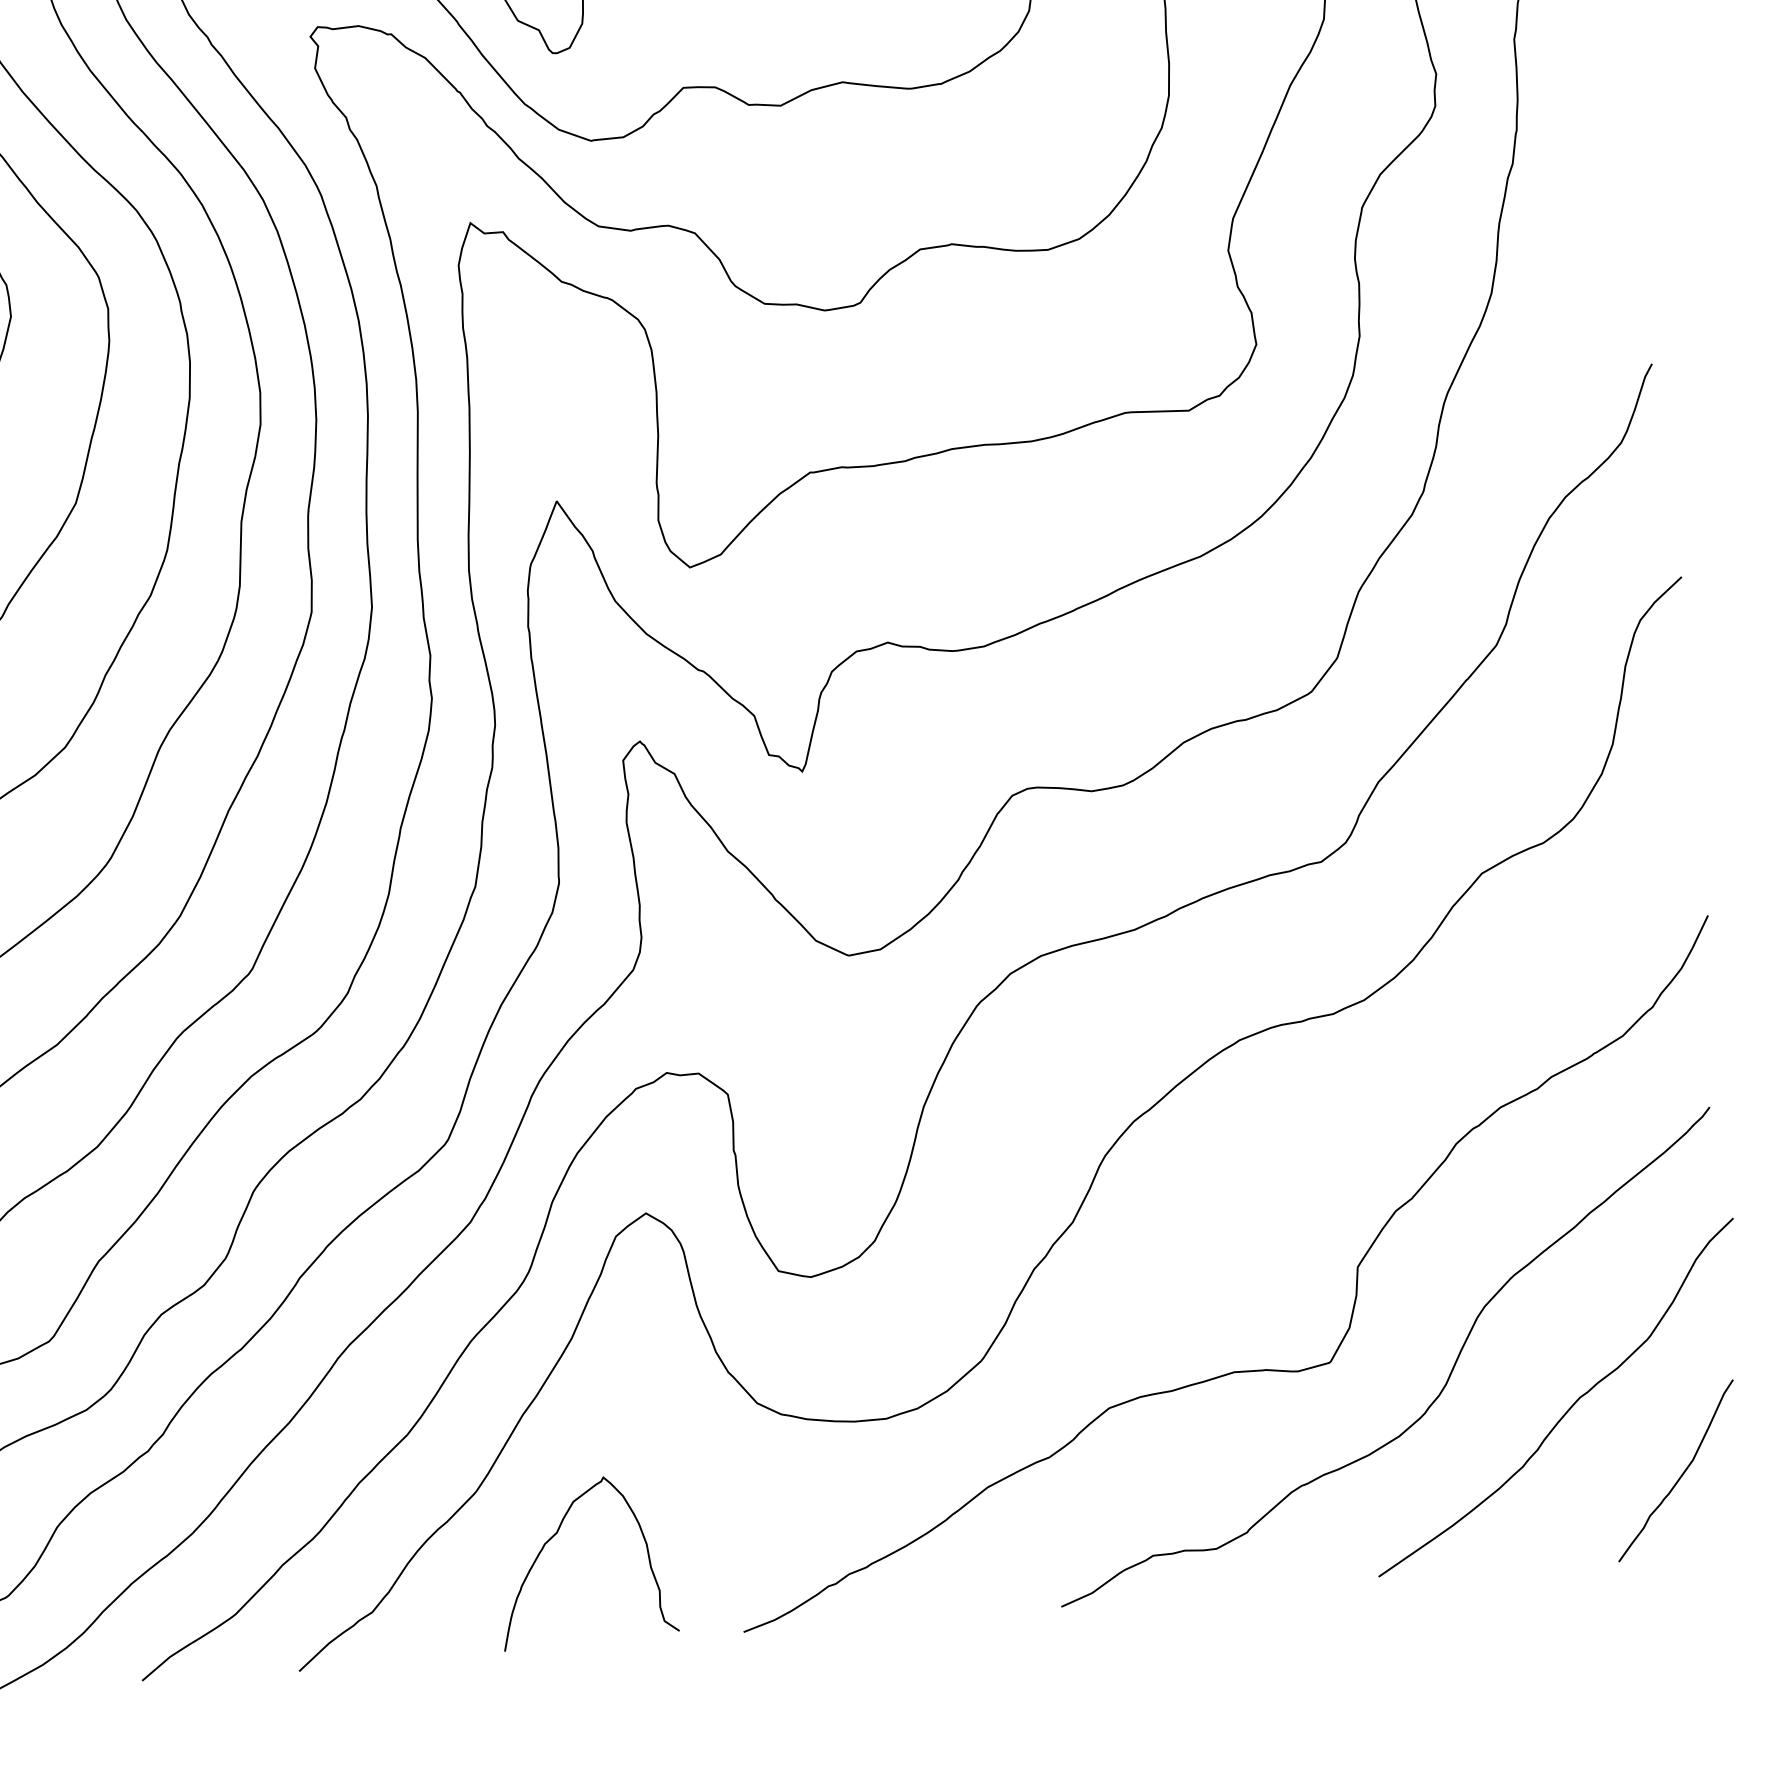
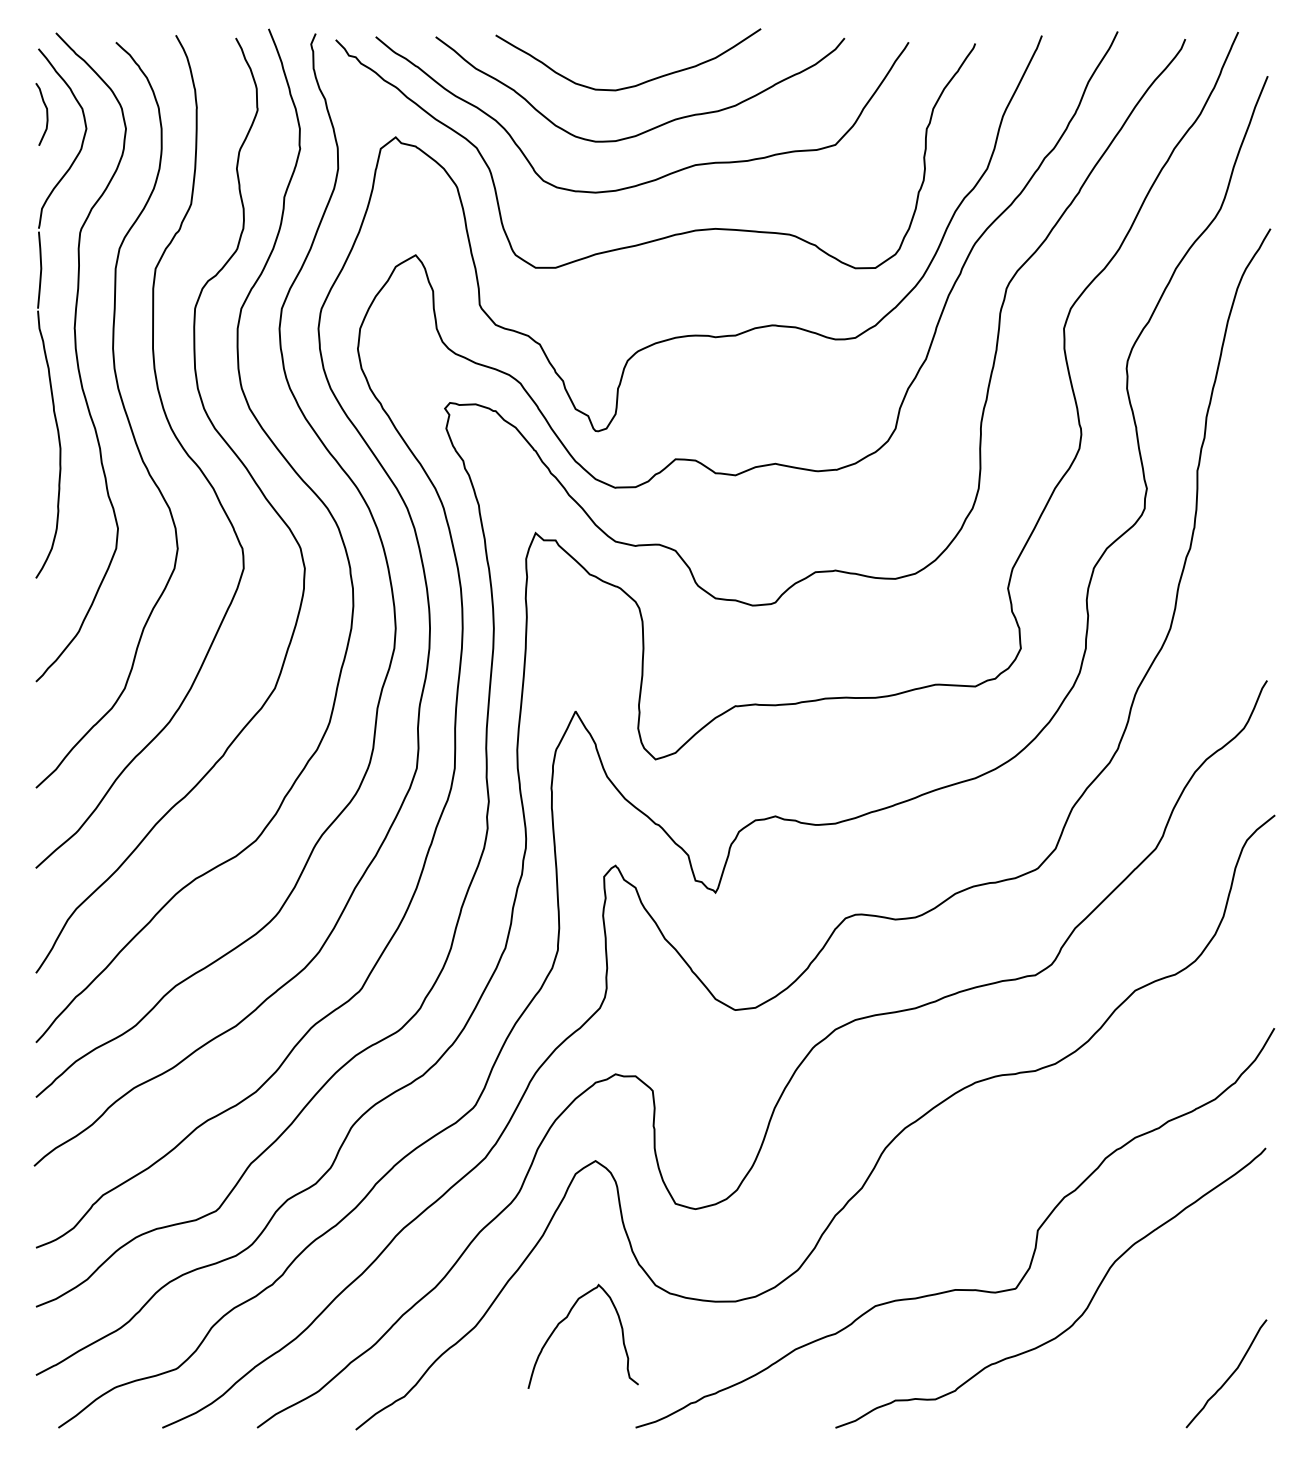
curve: (1570, 1406) -> (1163, 1328), removed
curve: (556, 1534) -> (566, 1318), moved

